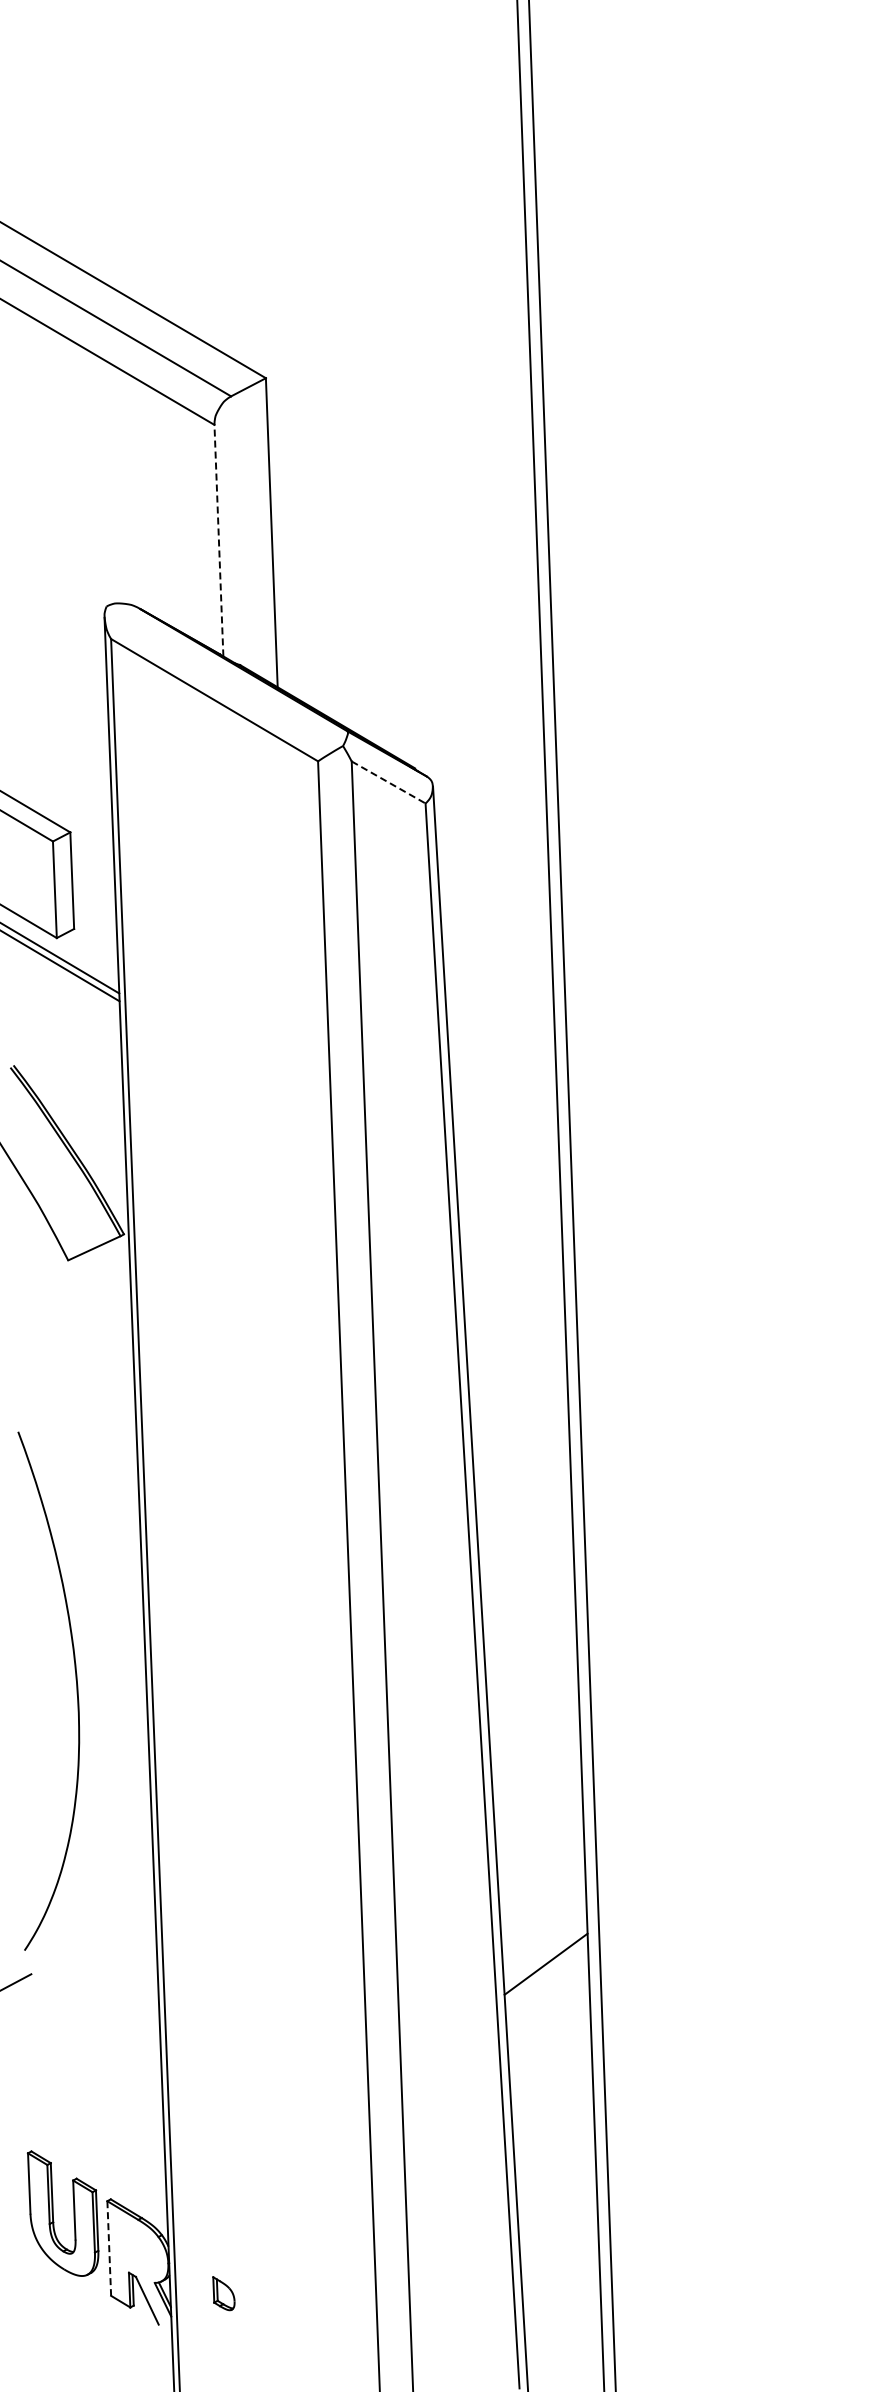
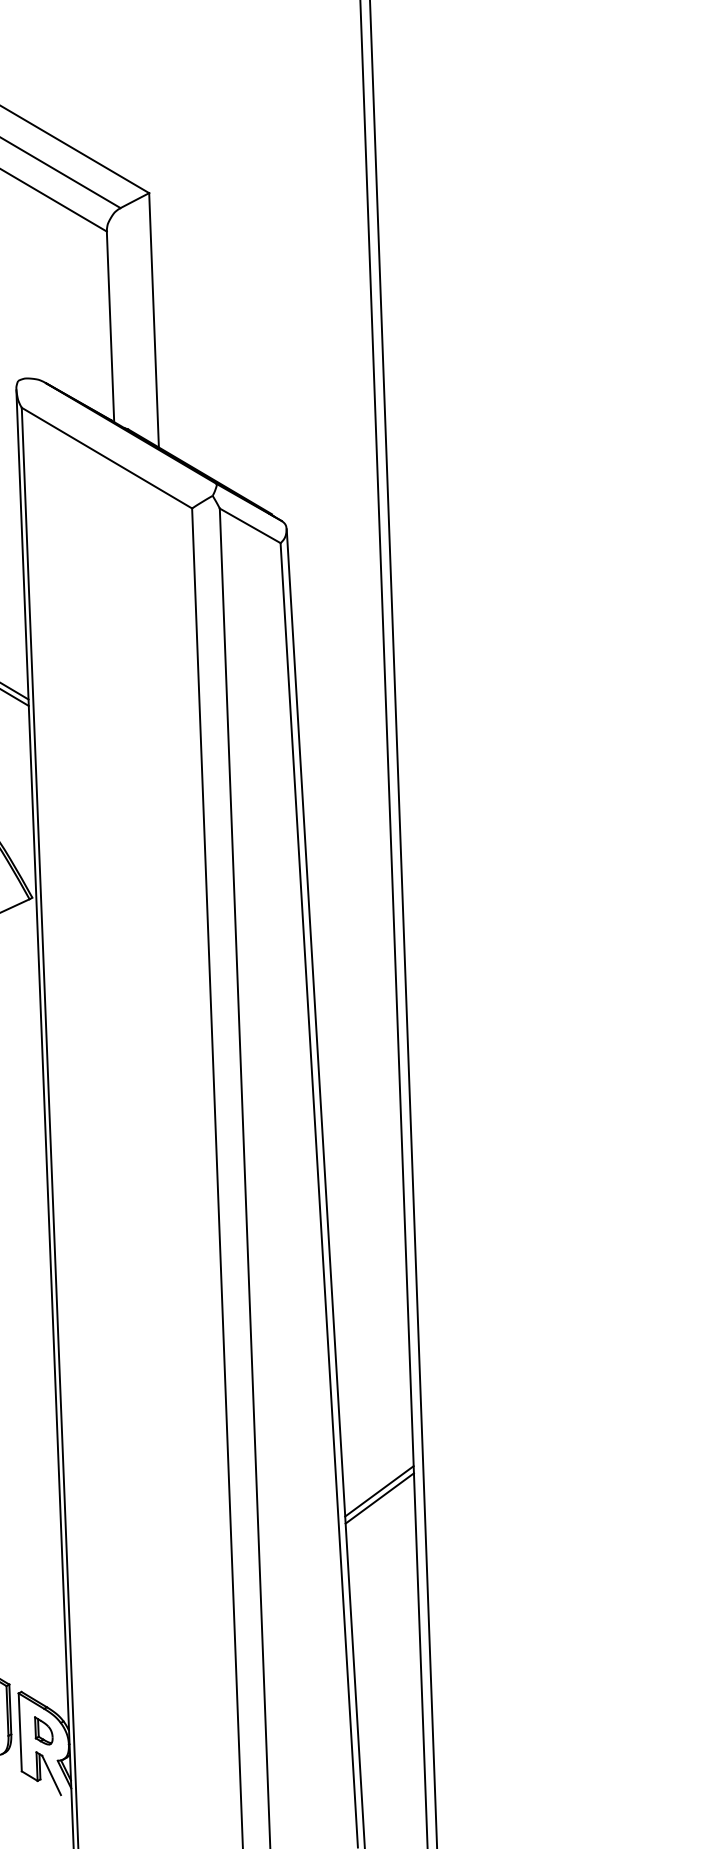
line: (218, 540) -> (110, 326), dashed -> solid
line: (389, 782) -> (250, 525), dashed -> solid
line: (545, 1955) -> (379, 1491), added
line: (109, 2249) -> (20, 1733), dashed -> solid
part: (223, 2293) -> (43, 1730), moved

